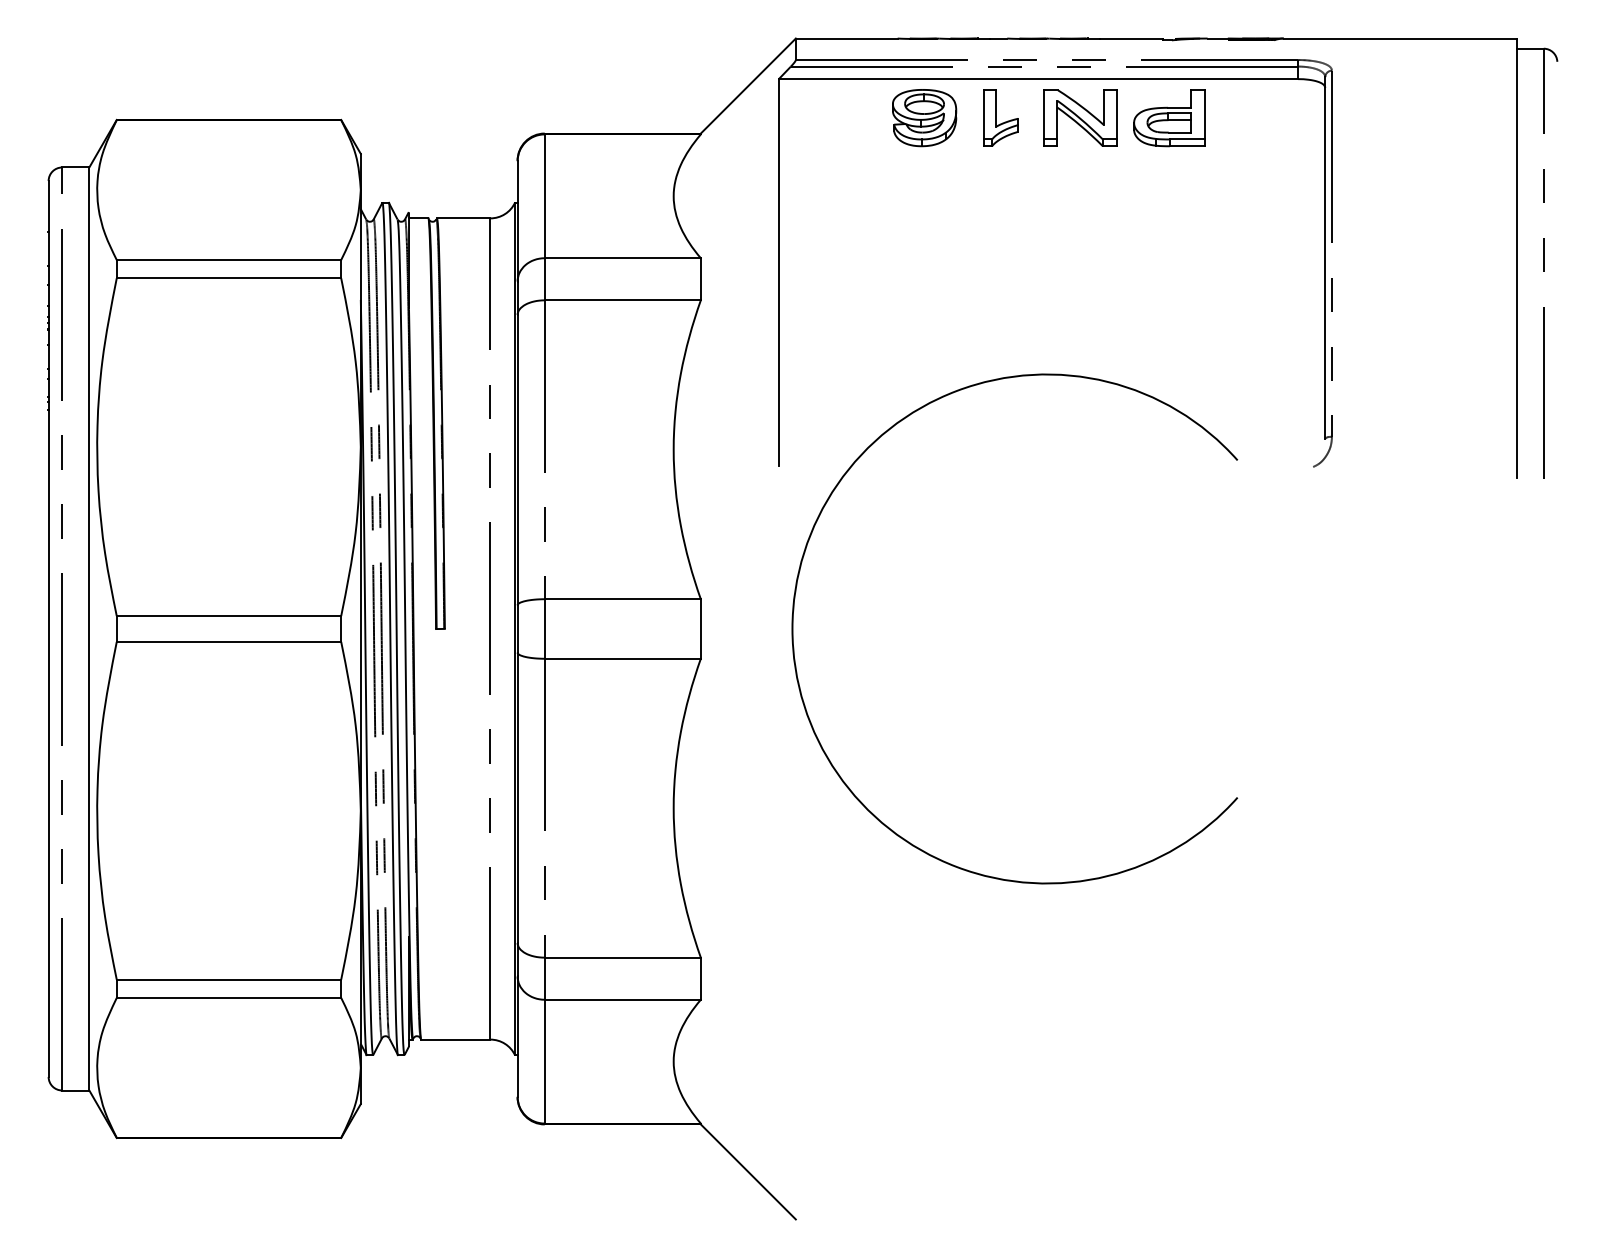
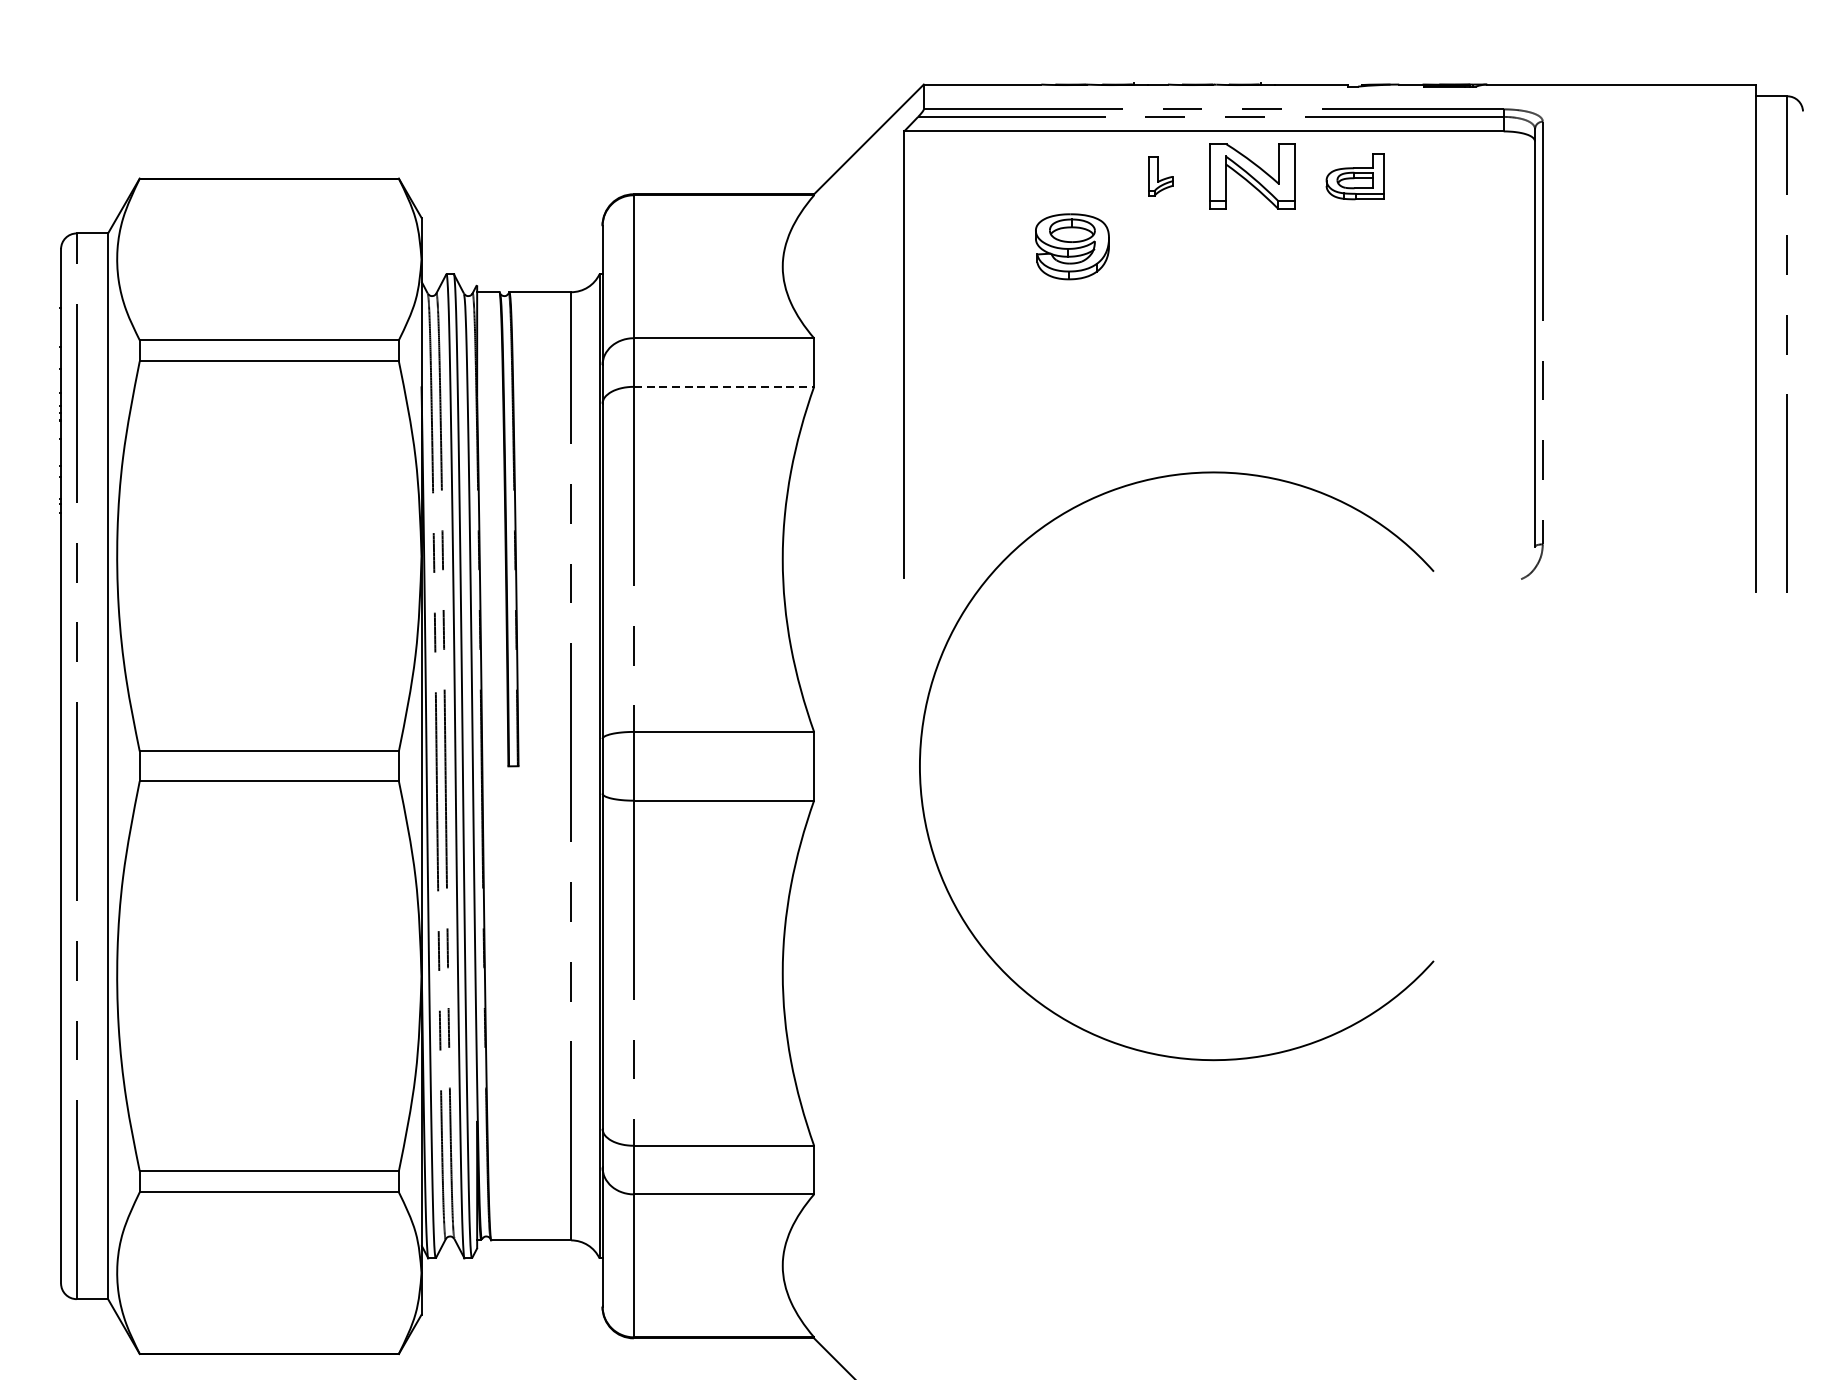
part: (1000, 117) -> (1160, 175), size x0.6
part: (924, 118) -> (1072, 247), moved
part: (1169, 118) -> (1355, 176), size x0.7
line: (623, 300) -> (724, 387), solid -> dashed

